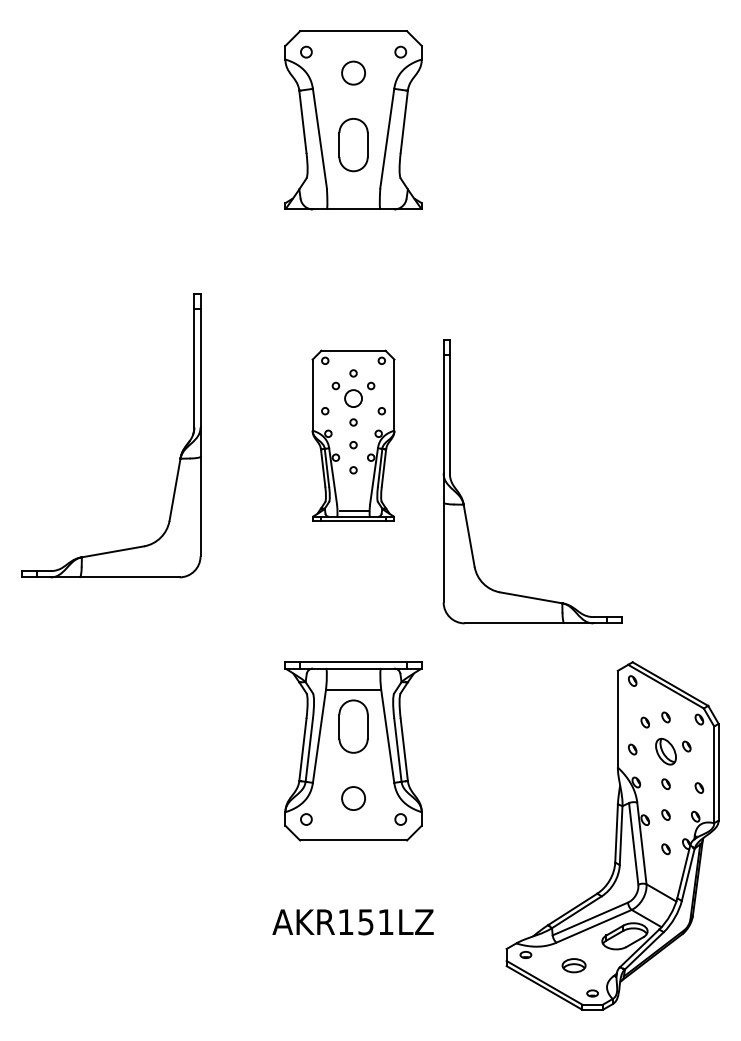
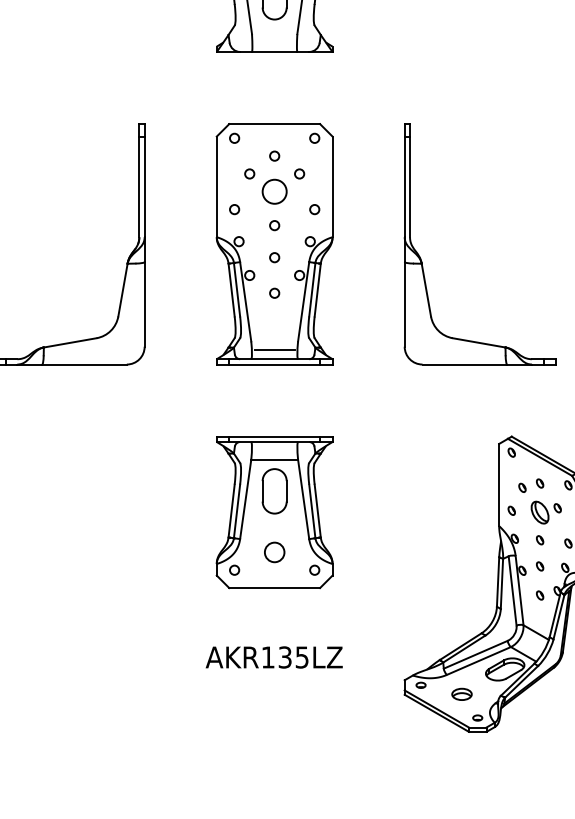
part: (353, 435) -> (274, 244), size x1.67
part: (464, 502) -> (422, 261), moved
text: (376, 922) -> (294, 657), AKR151LZ -> AKR135LZ

